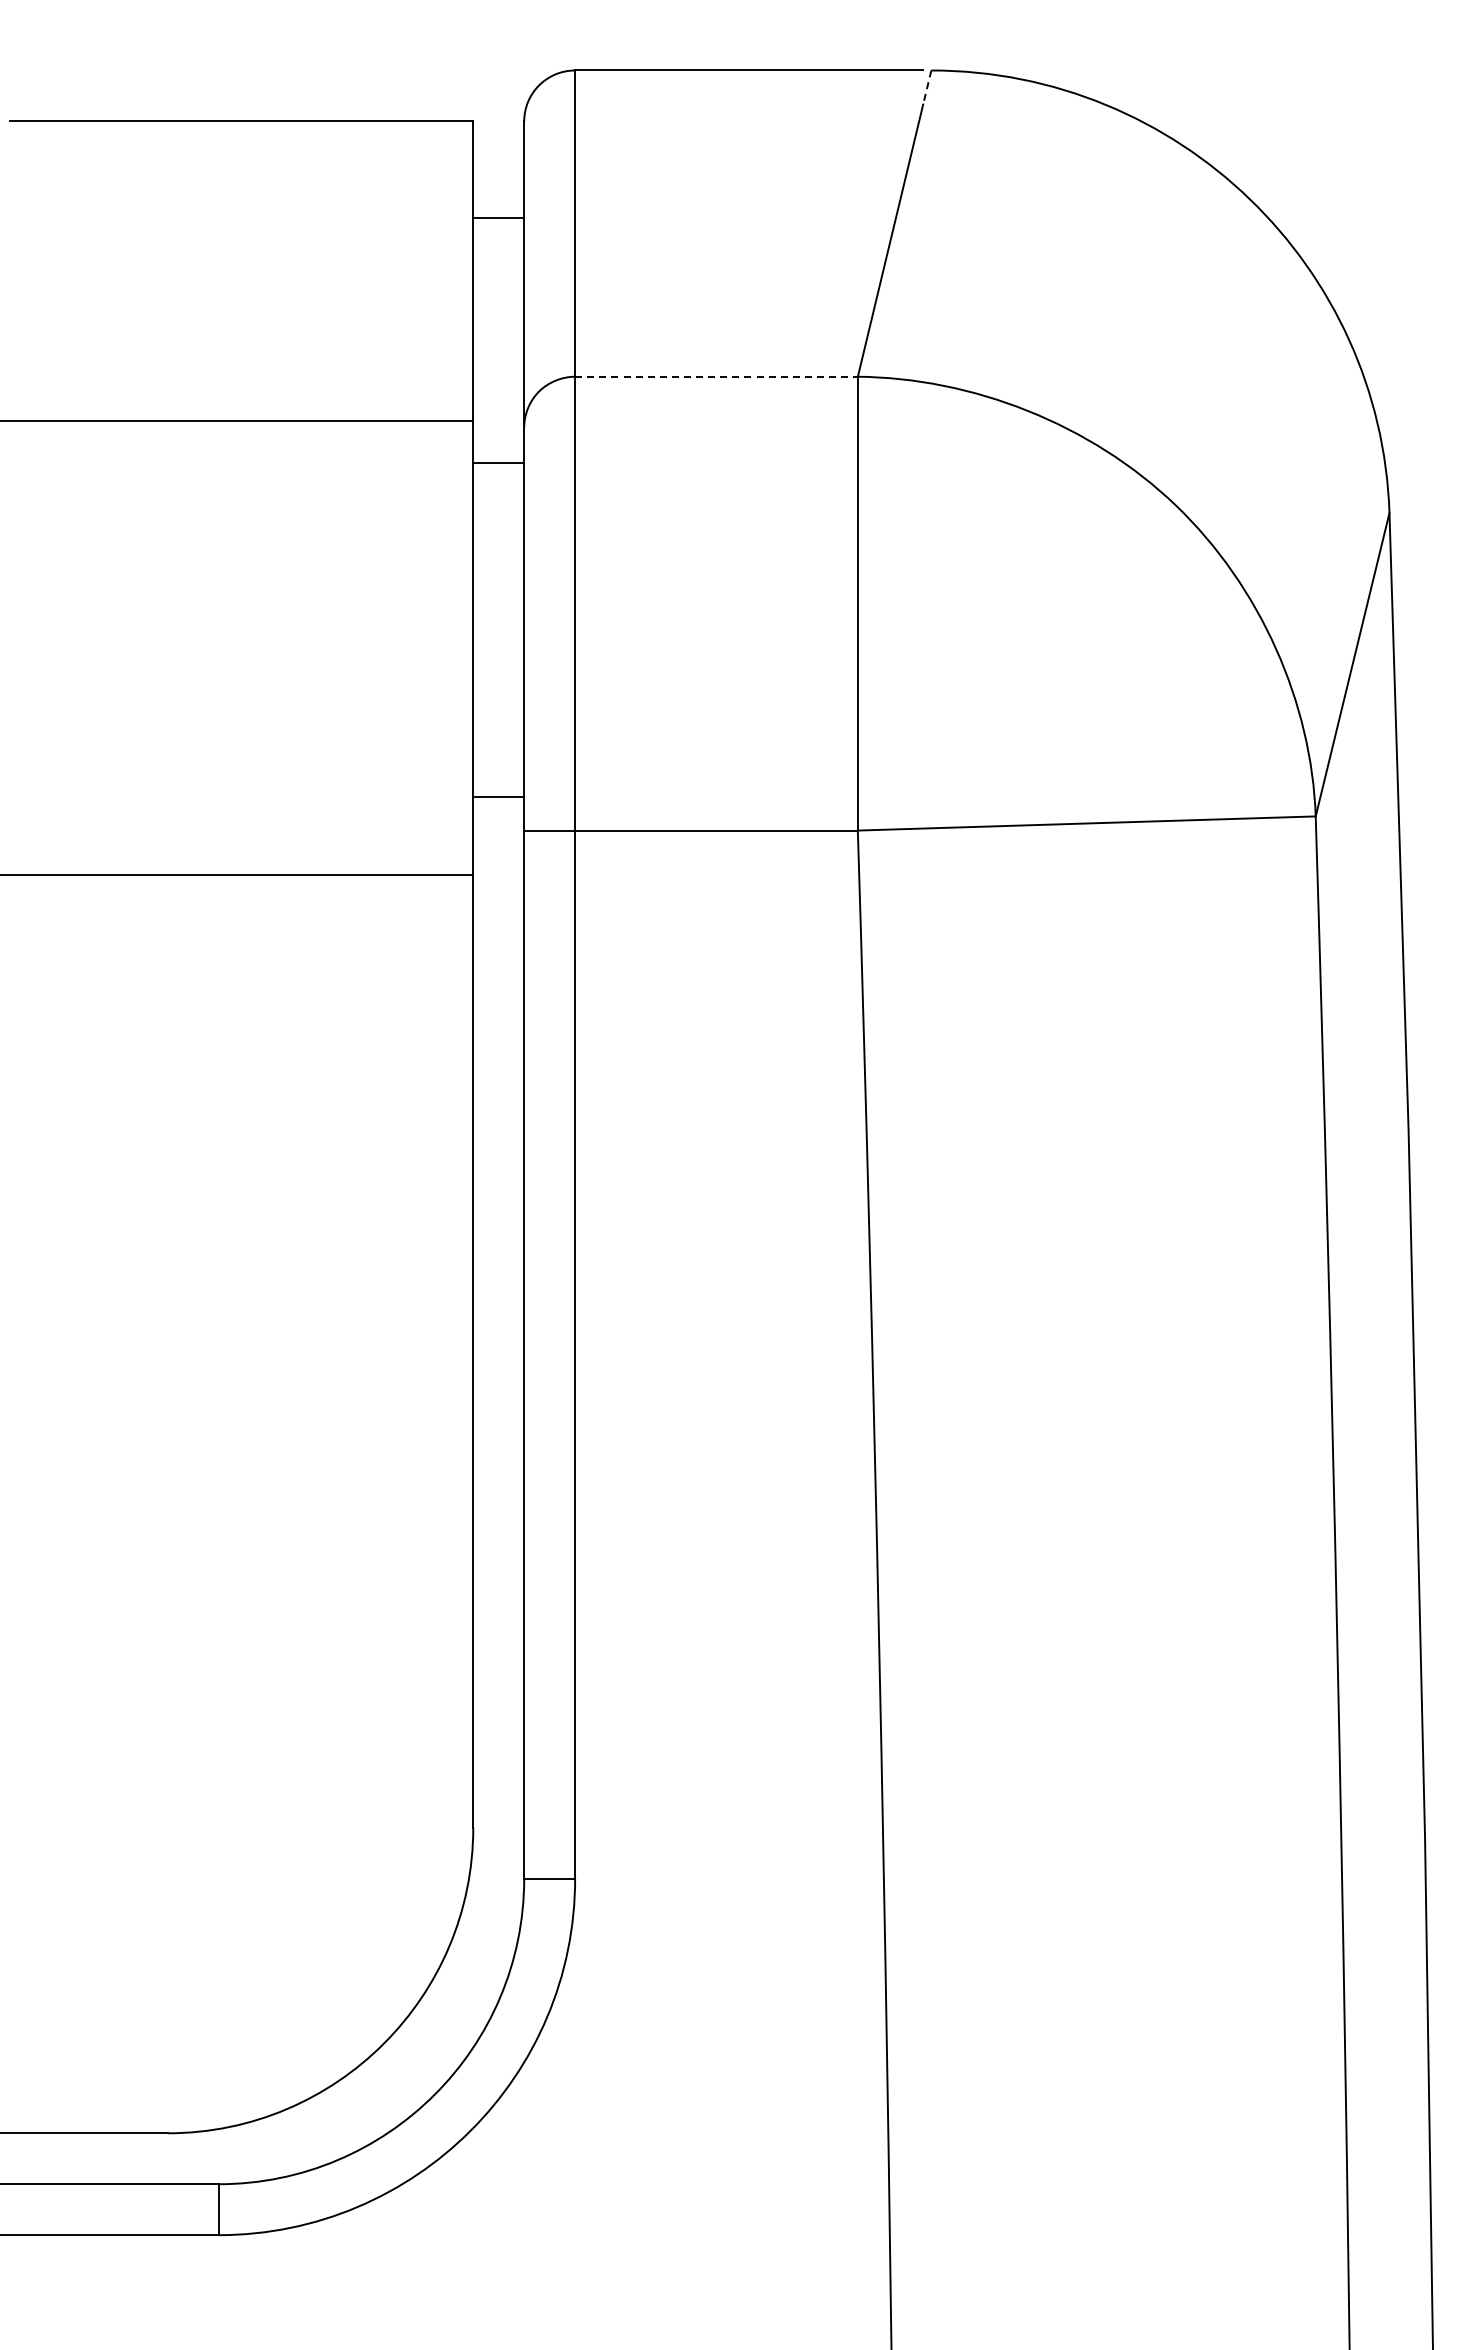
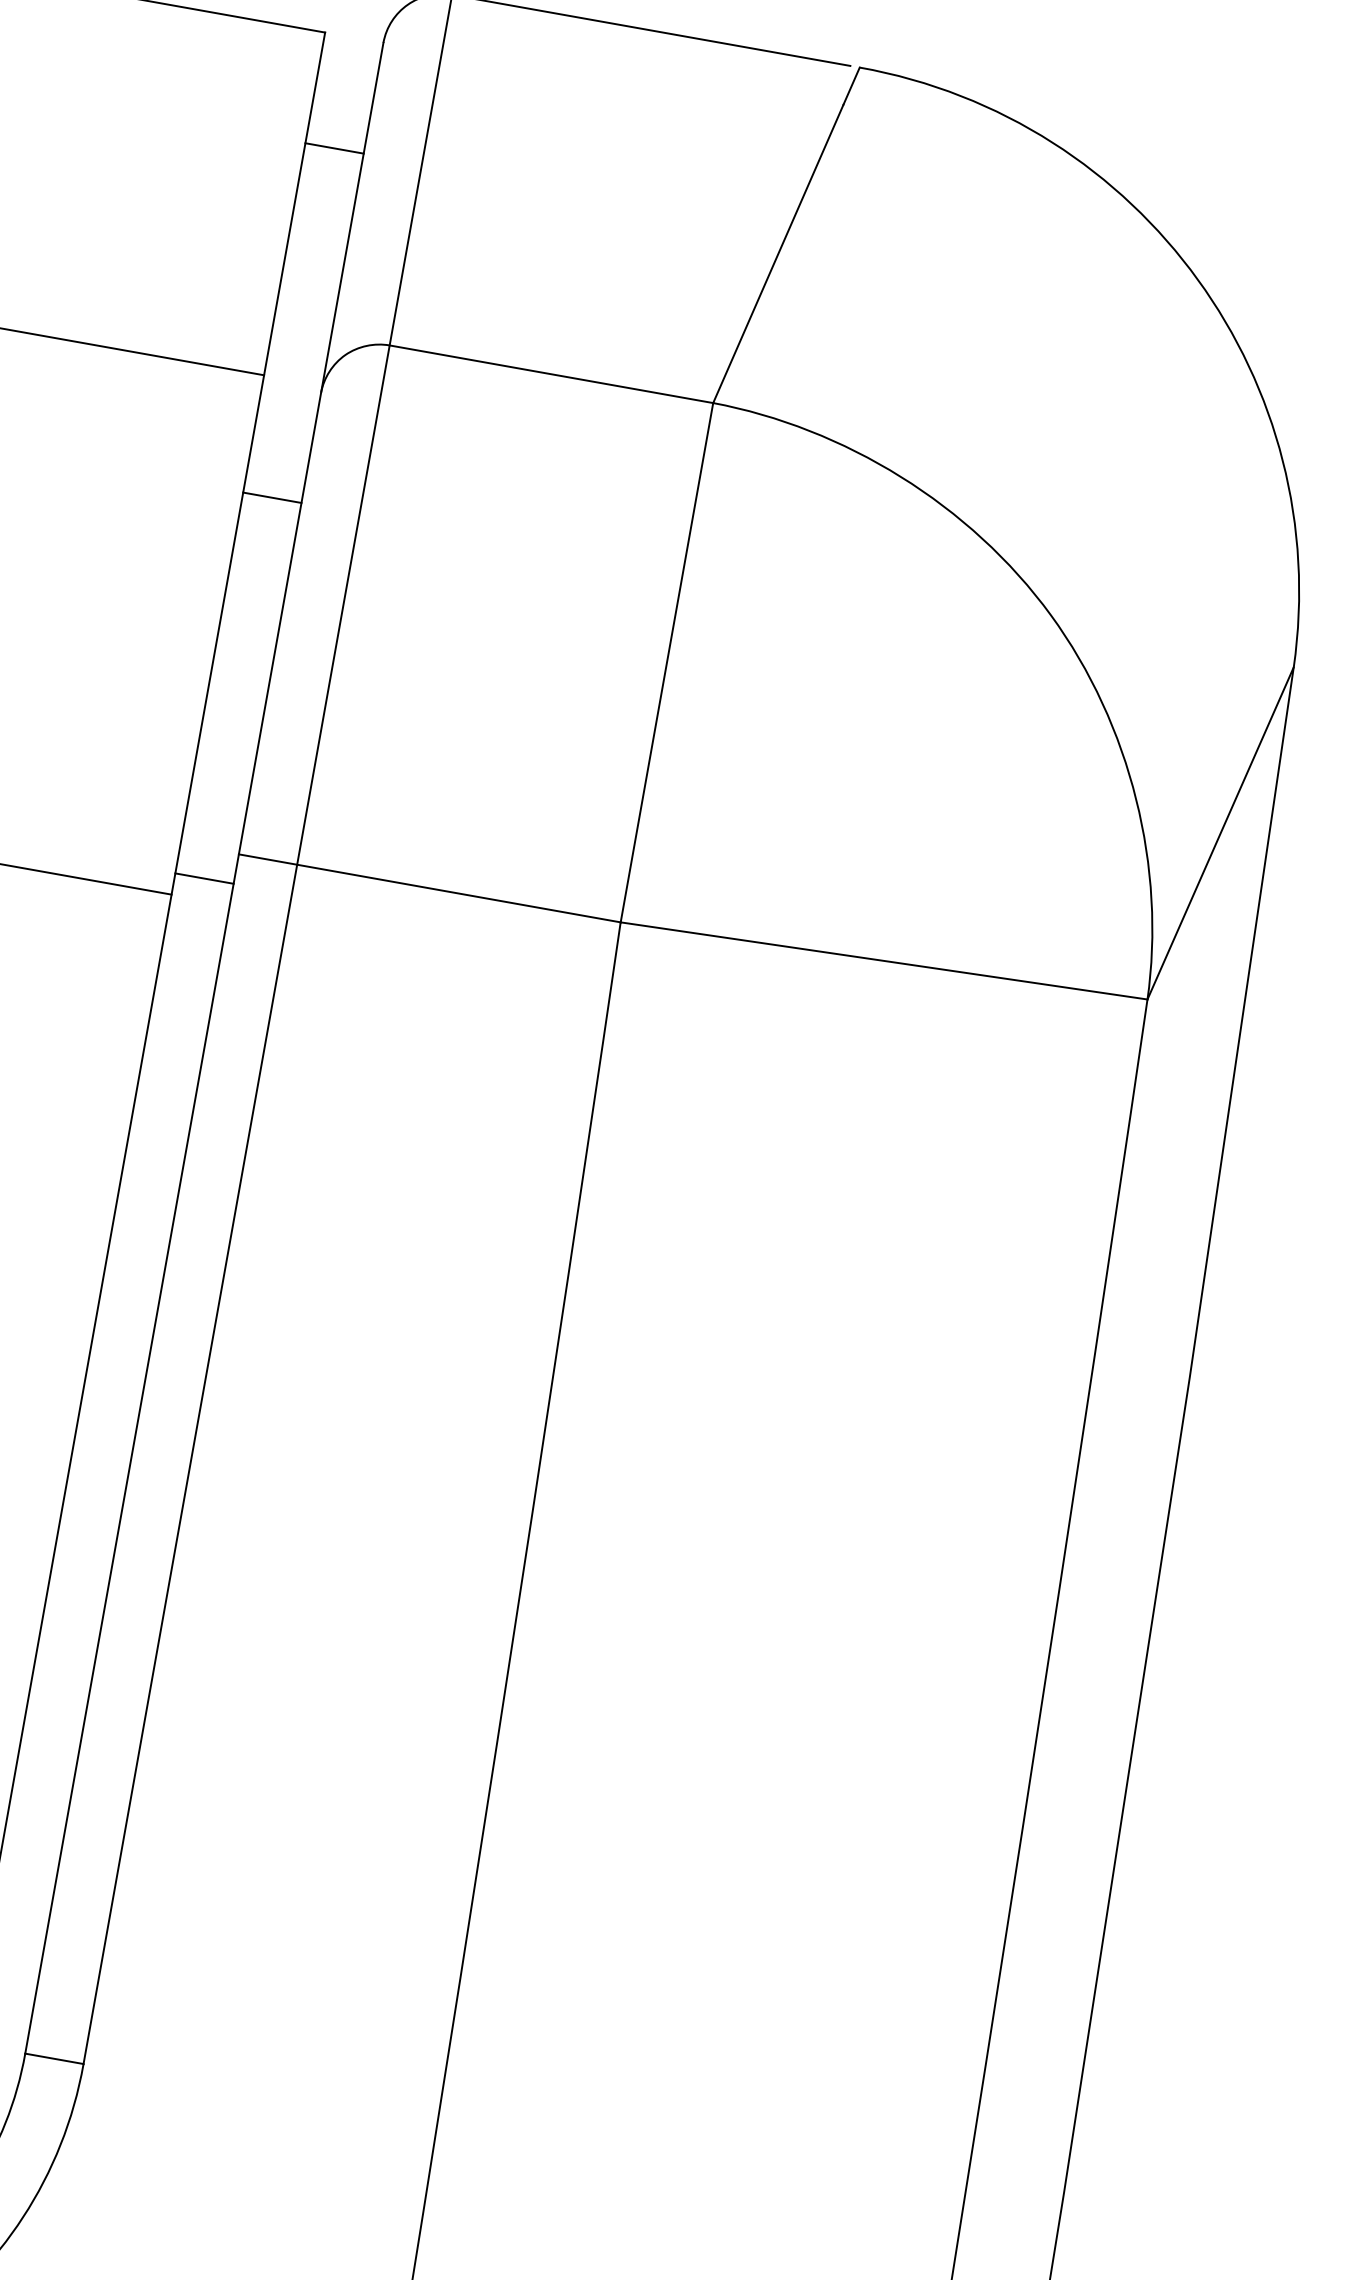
line: (927, 87) -> (851, 86), dashed -> solid
line: (717, 376) -> (552, 374), dashed -> solid
line: (498, 463) -> (272, 497), moved
line: (498, 797) -> (204, 878), moved

